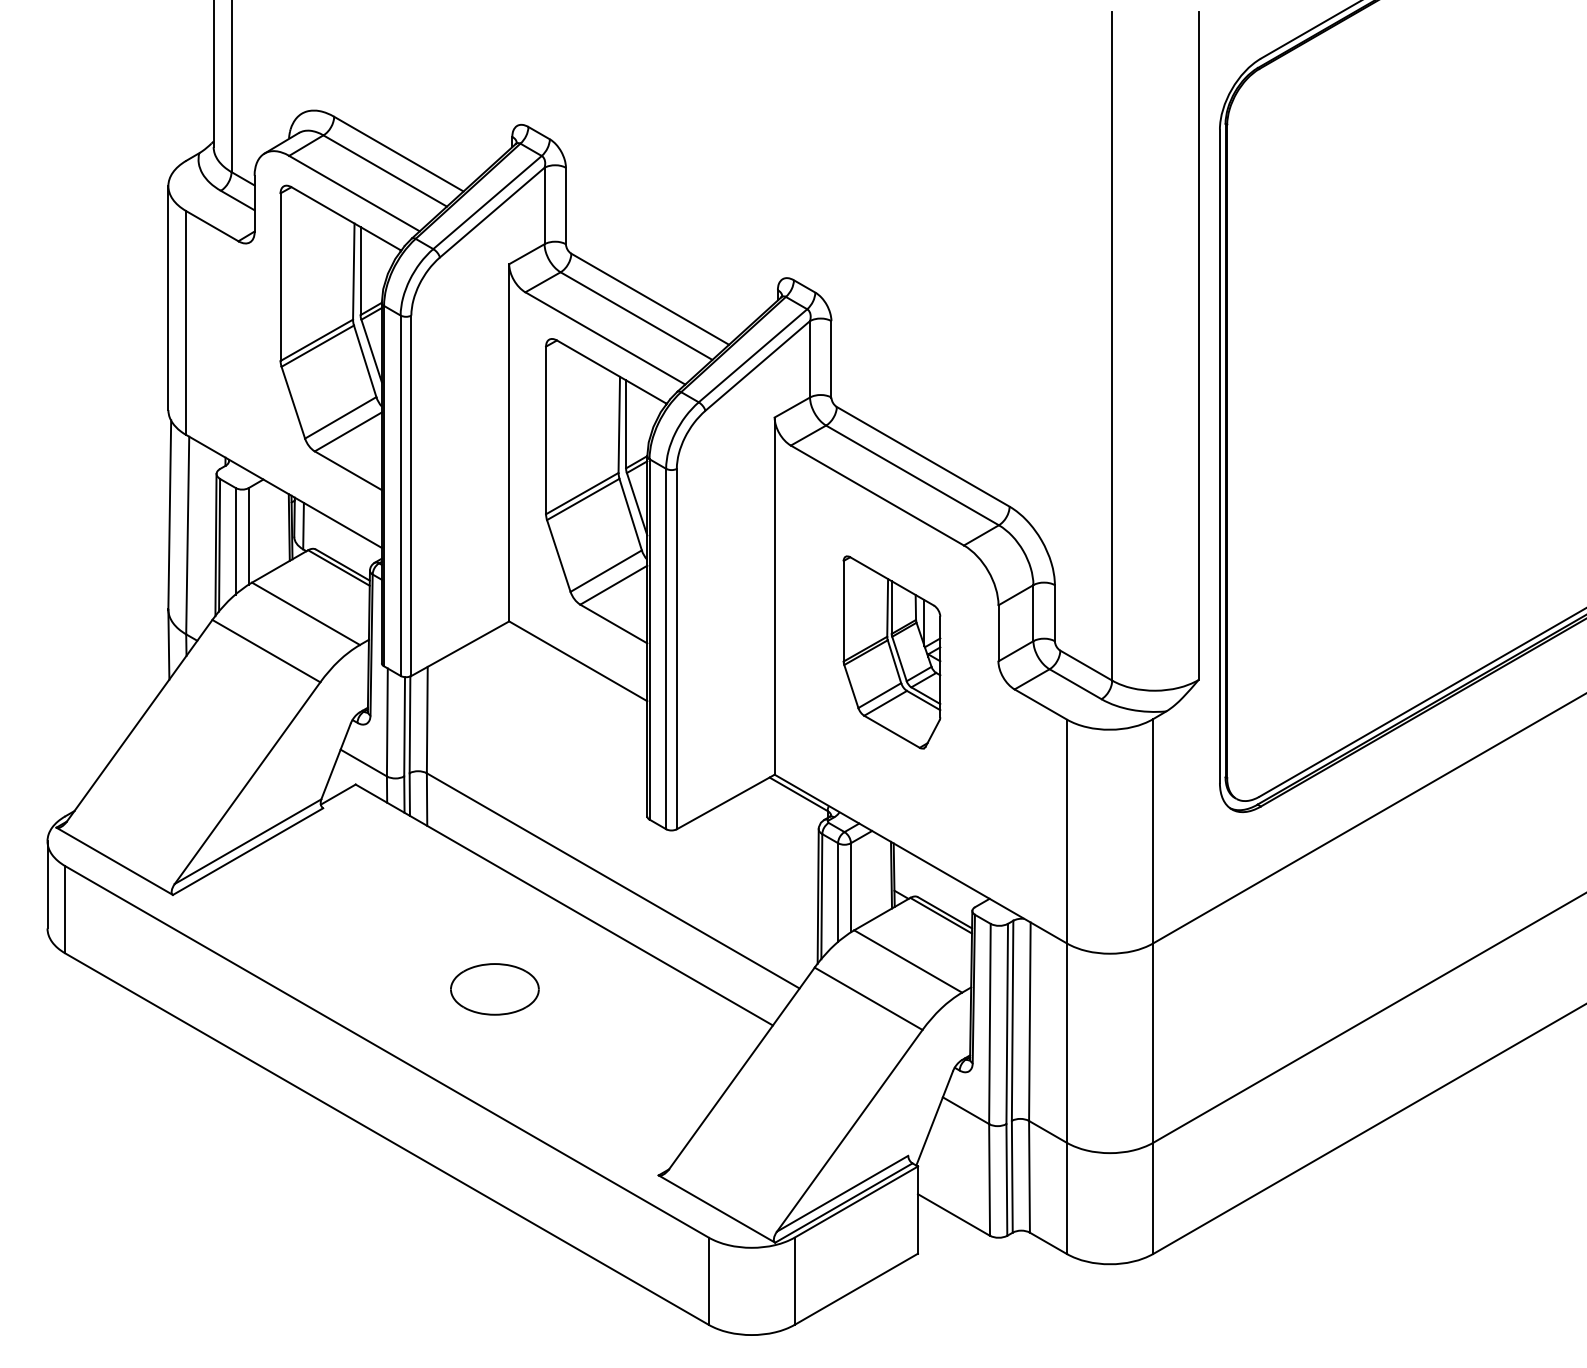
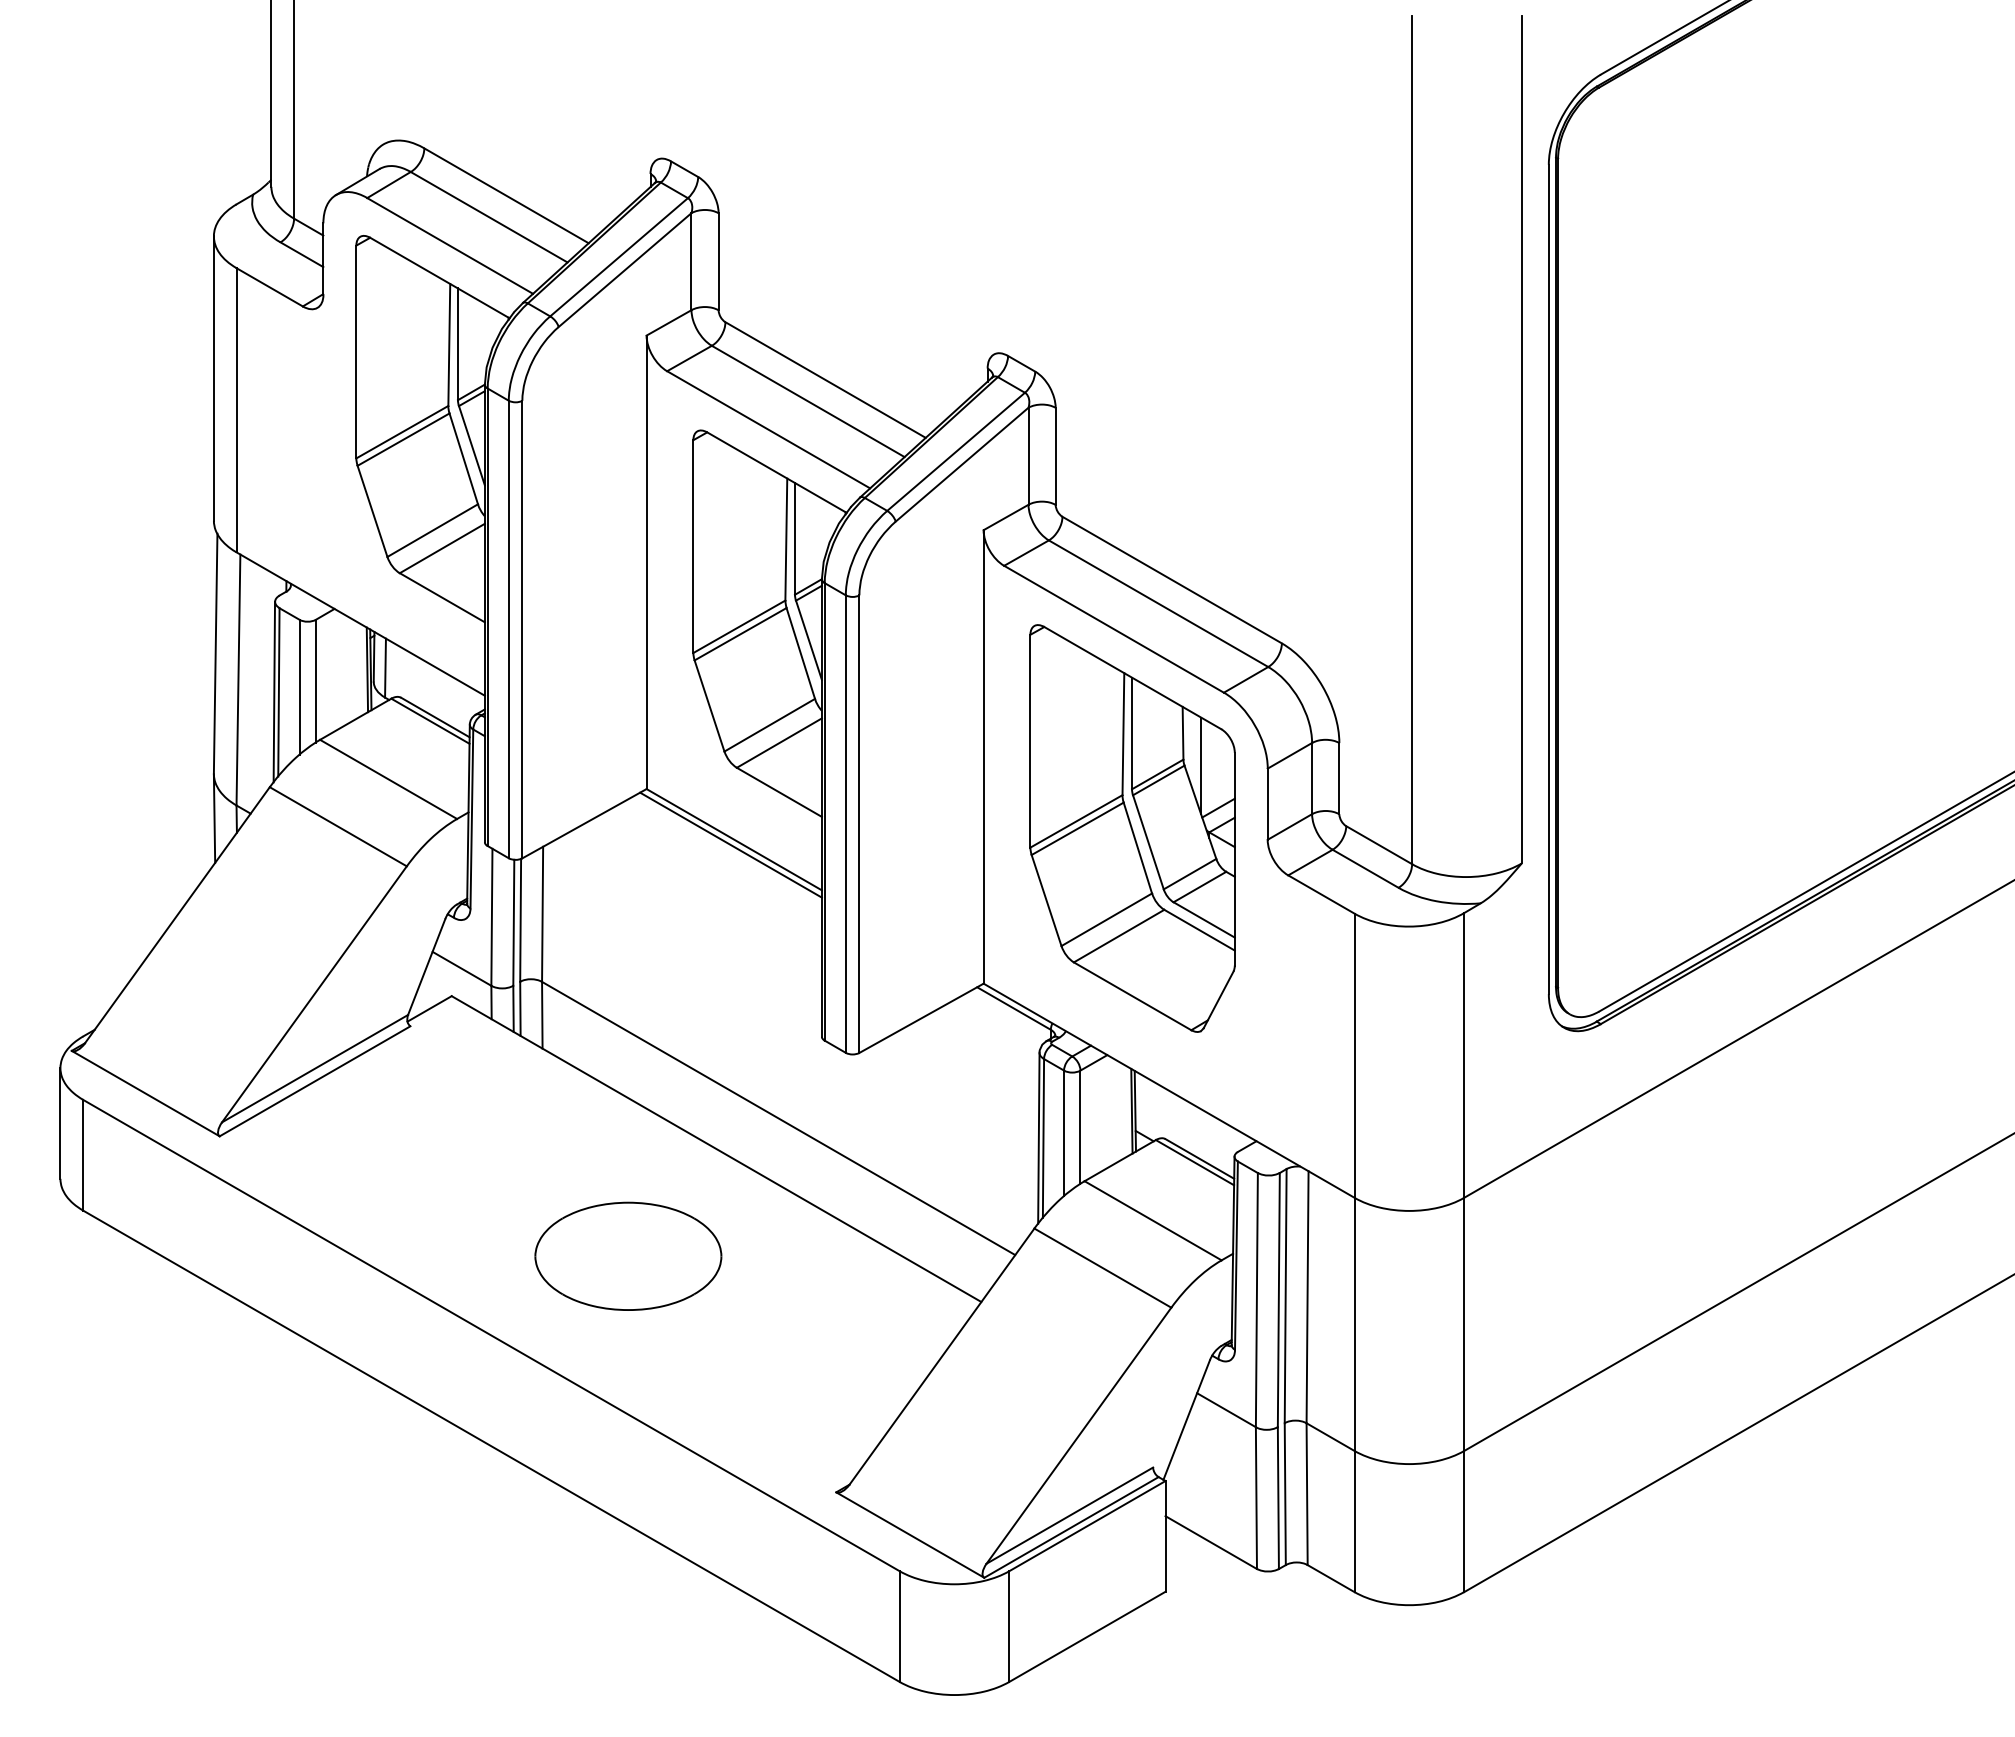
part: (891, 652) -> (1132, 828), size x1.67
line: (575, 665) -> (730, 844), added
part: (494, 988) -> (628, 1255), size x1.67

